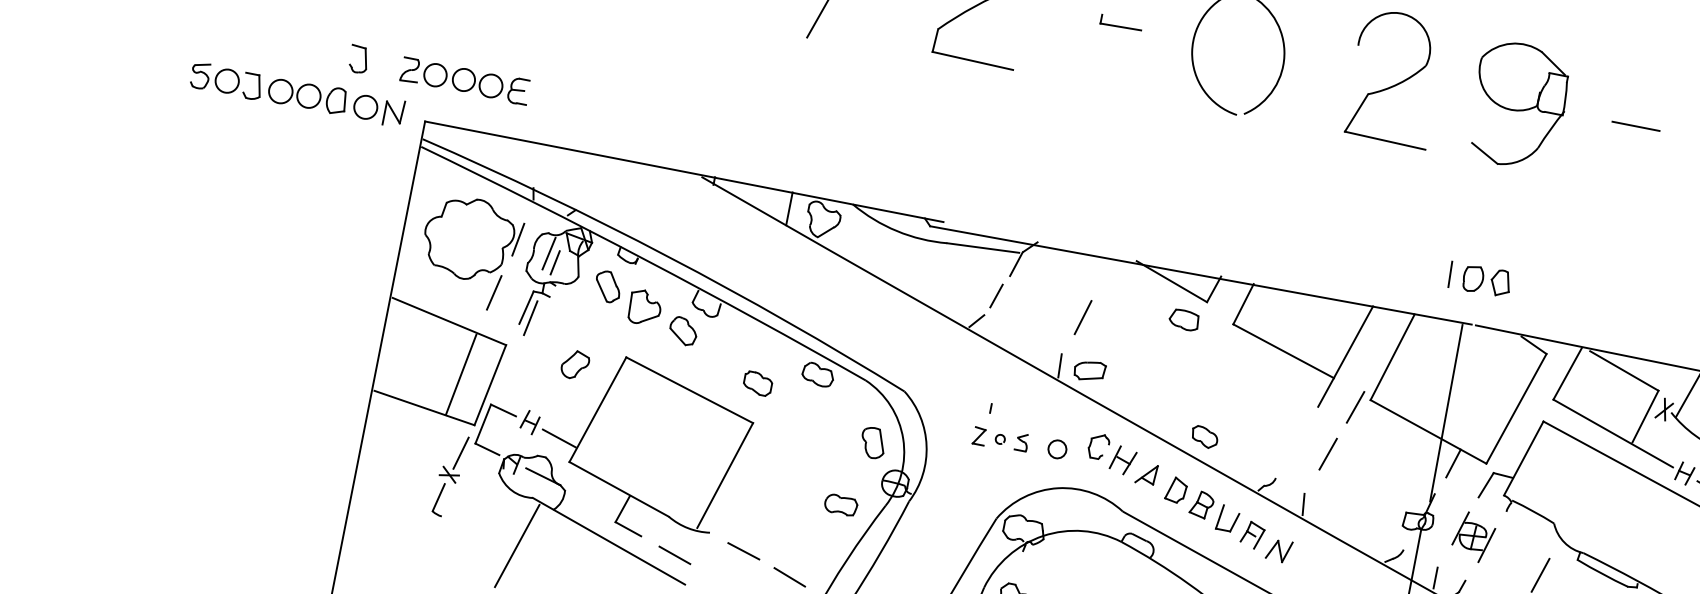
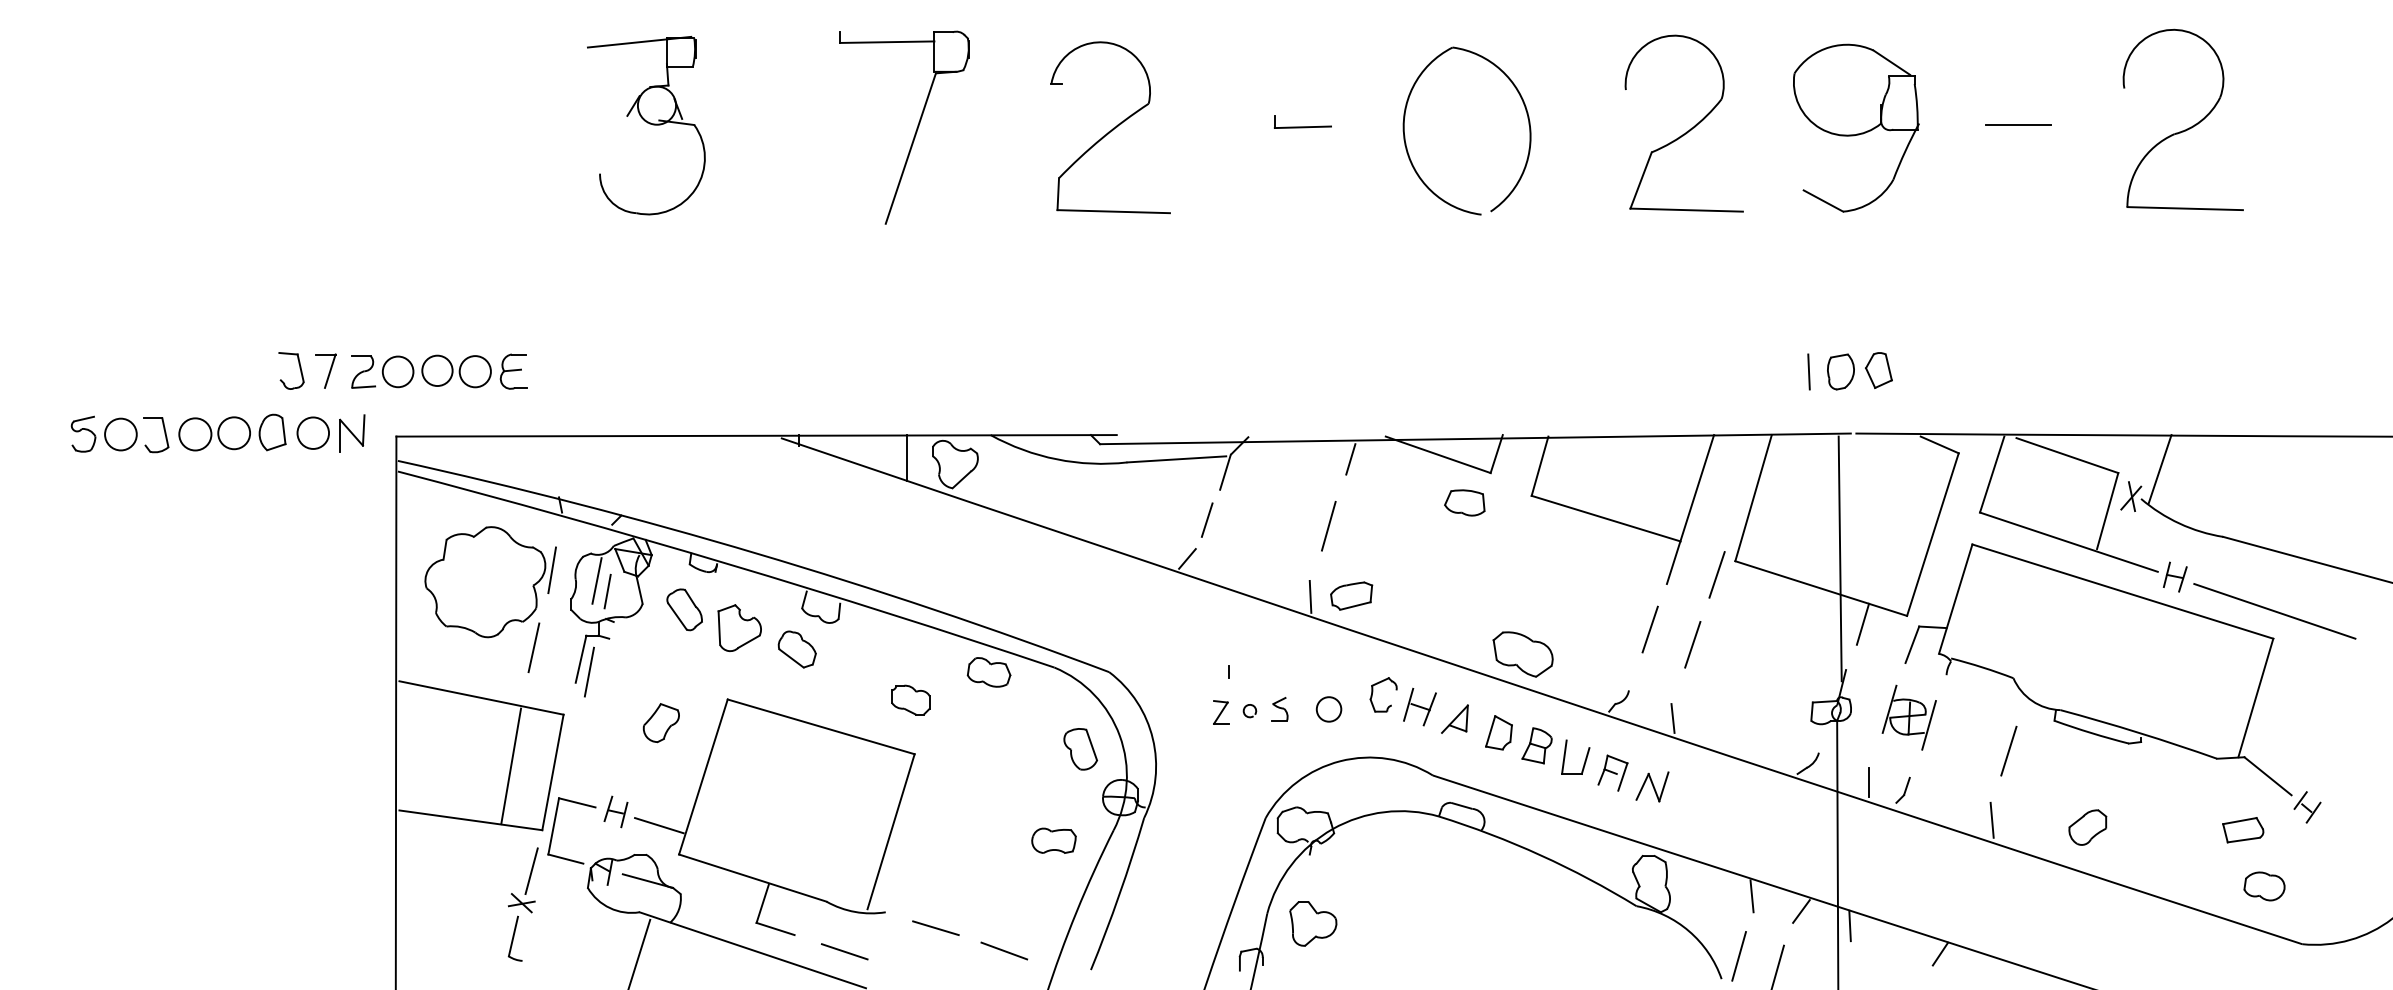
part: (383, 63) -> (325, 370), added
line: (1108, 272) -> (1350, 459), added
part: (1204, 437) -> (1522, 654), size x1.67
line: (1299, 437) -> (1649, 629), added

